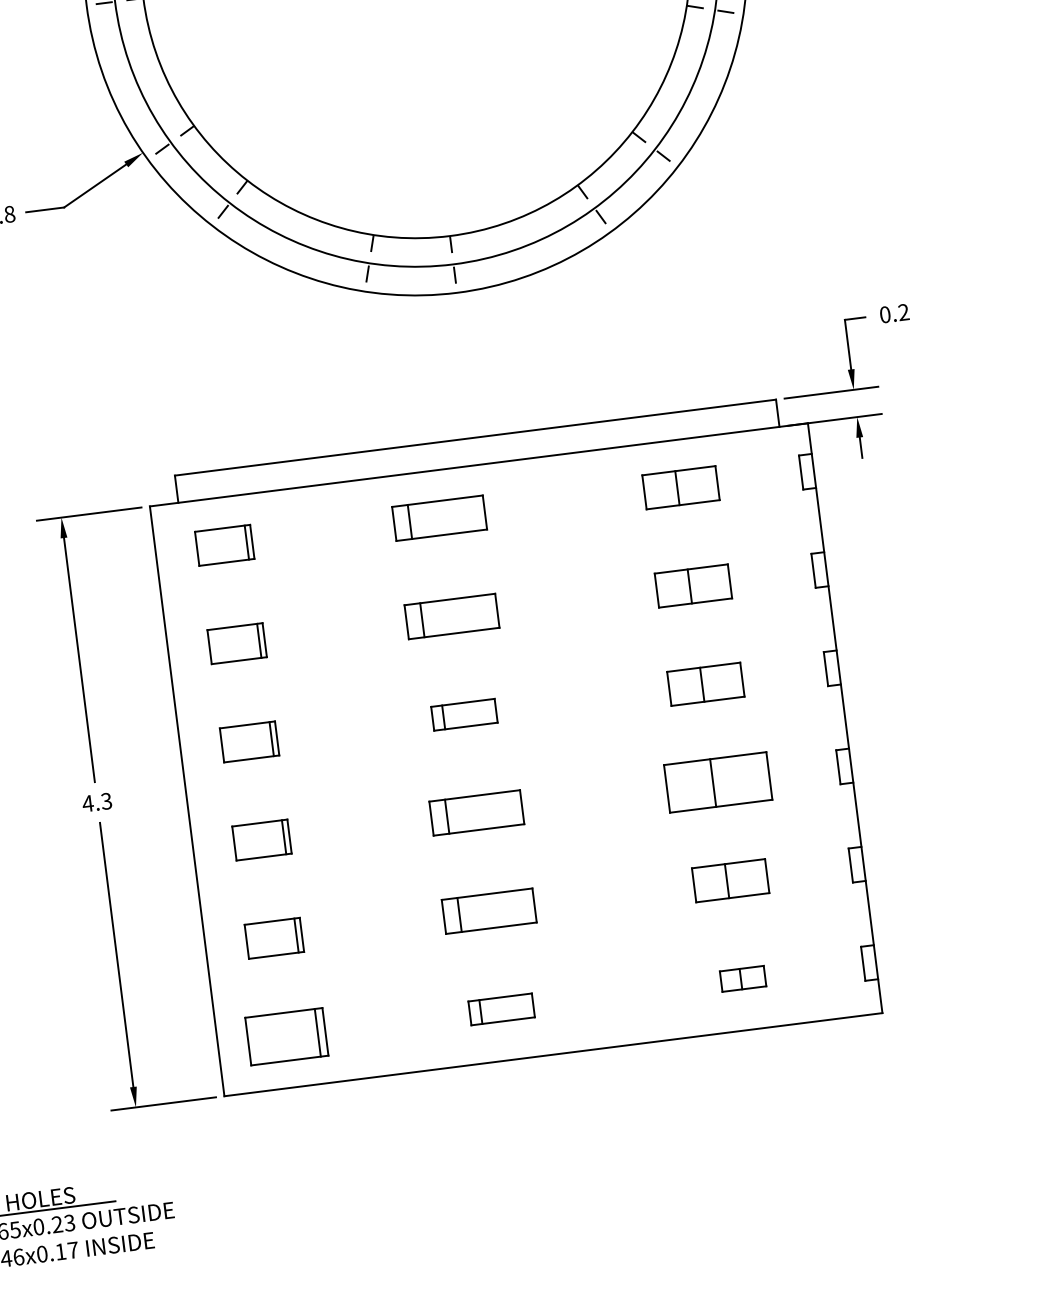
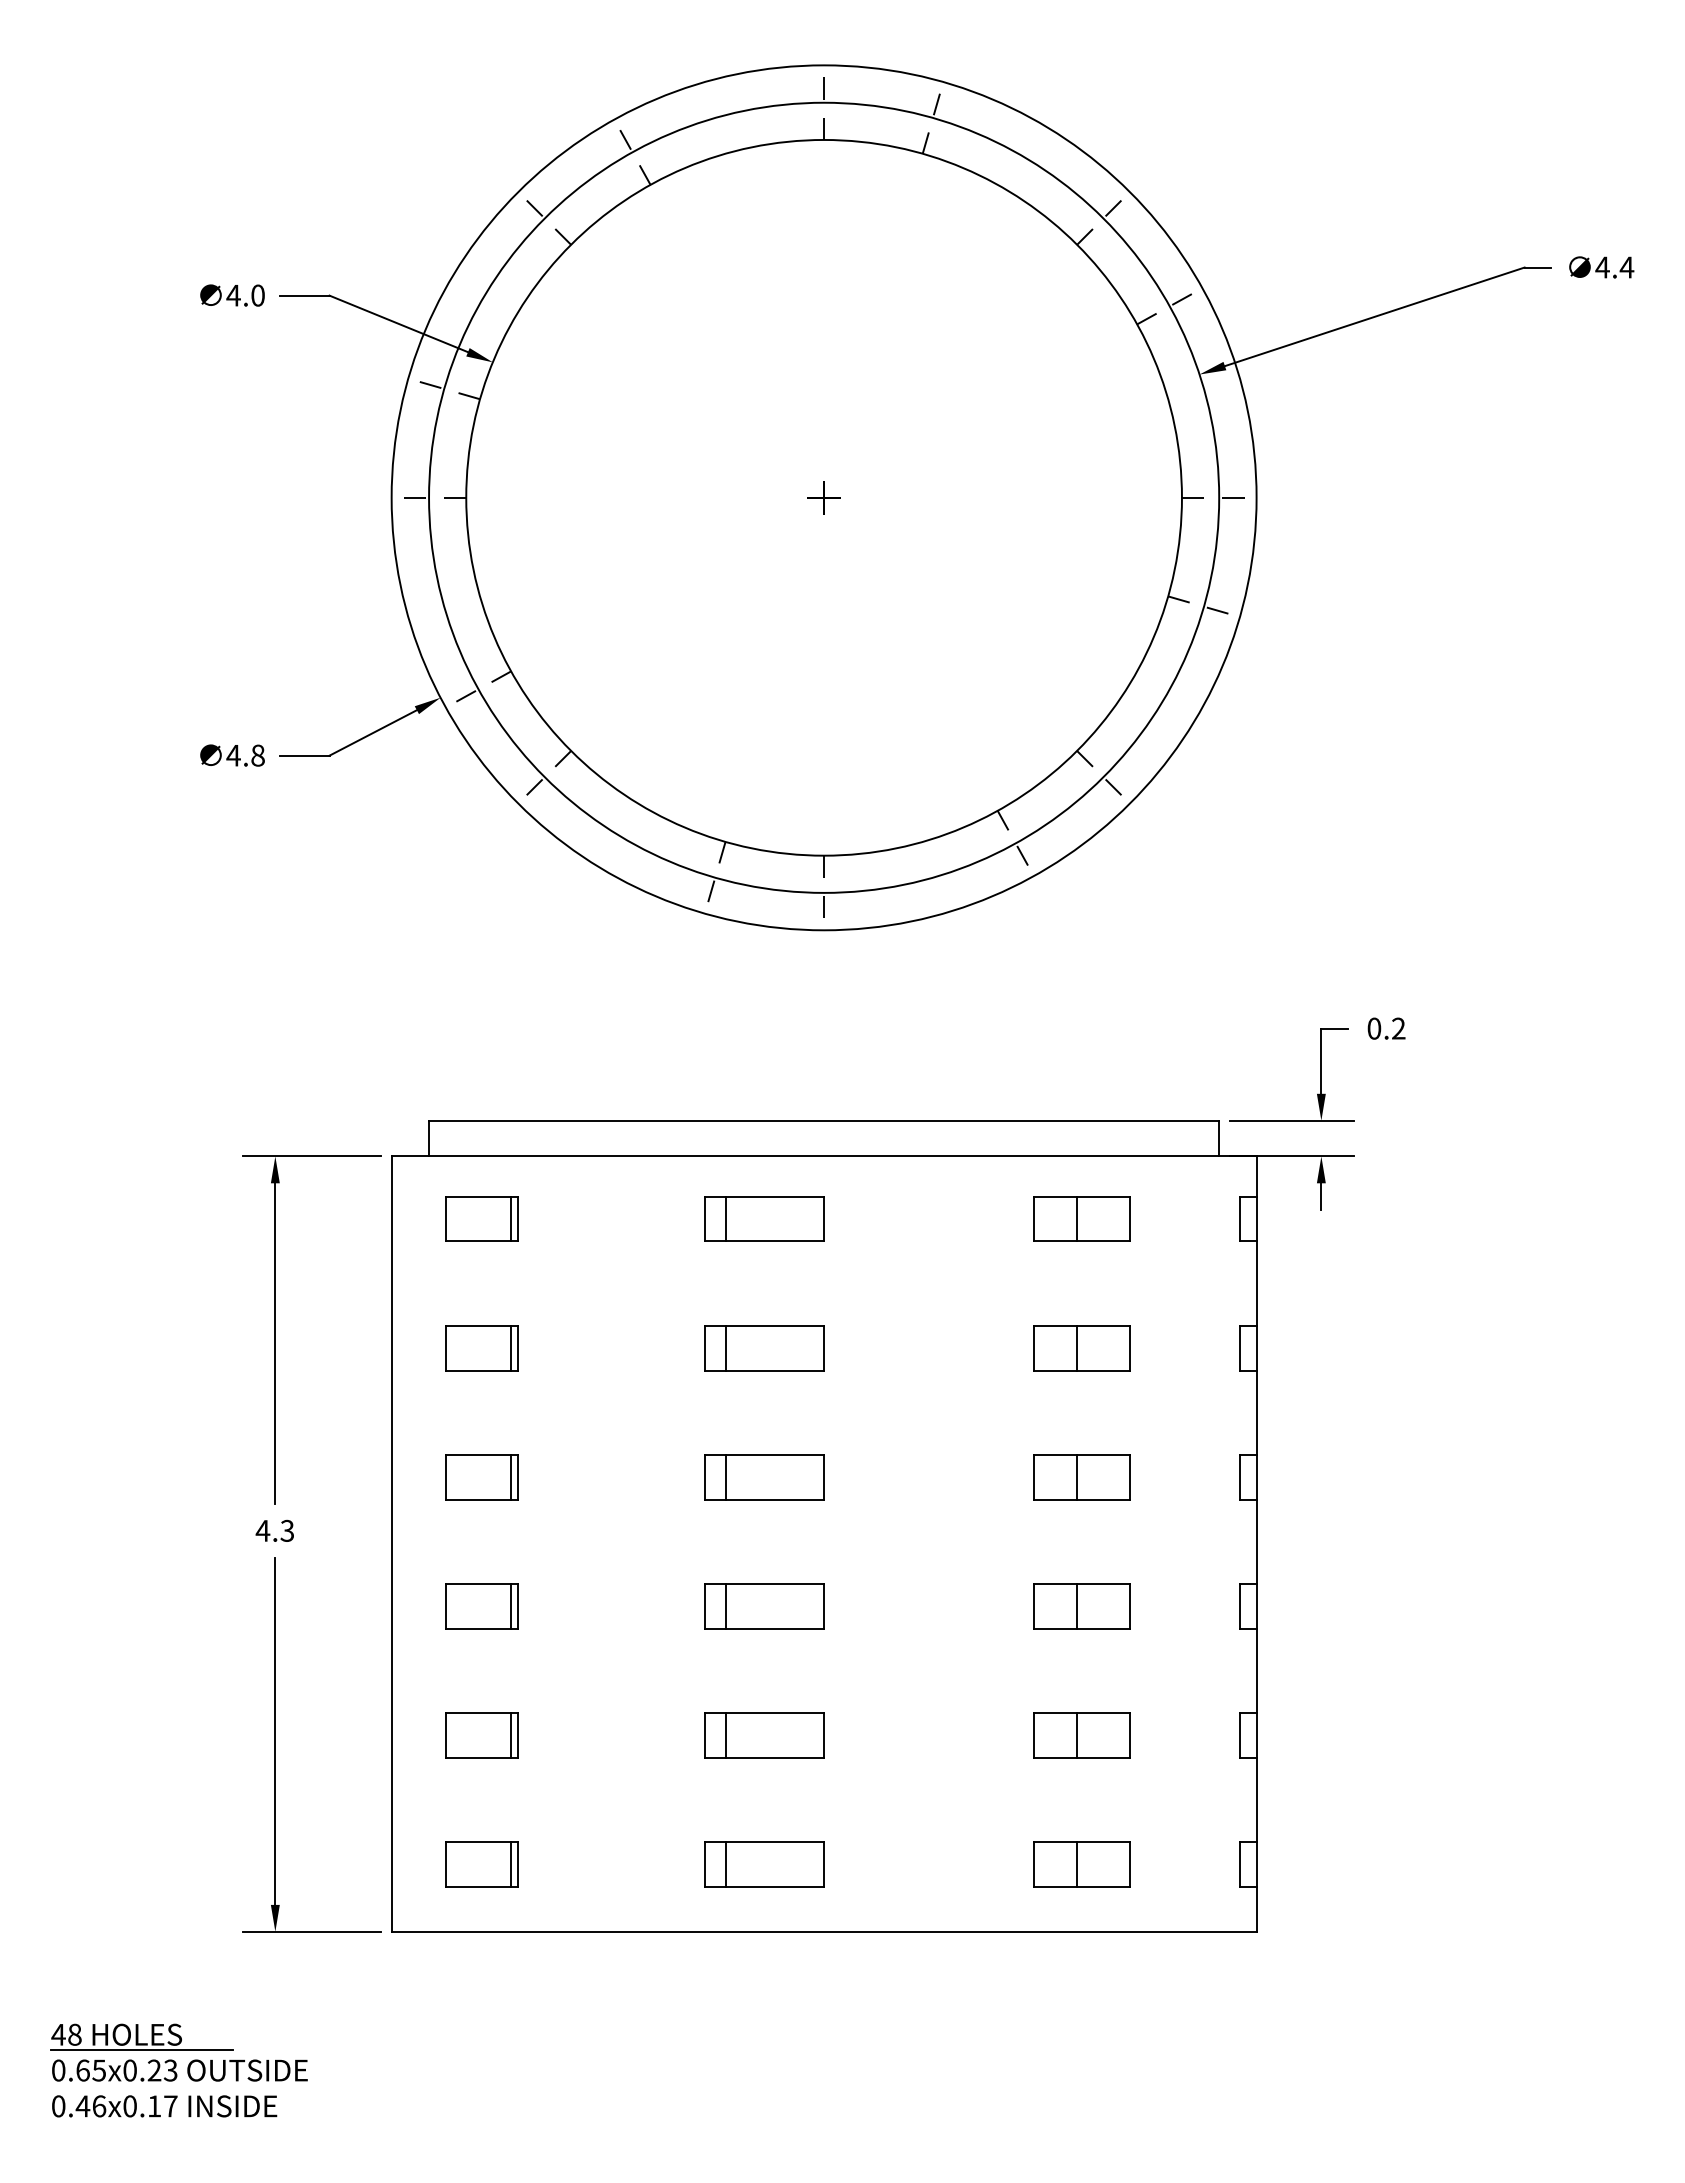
part: (464, 714) -> (764, 1477), size x1.43
part: (717, 782) -> (1081, 1606), size x0.71
part: (742, 978) -> (1081, 1864), size x1.67
part: (501, 1009) -> (764, 1864), size x1.43
part: (286, 1036) -> (481, 1864), size x0.71

